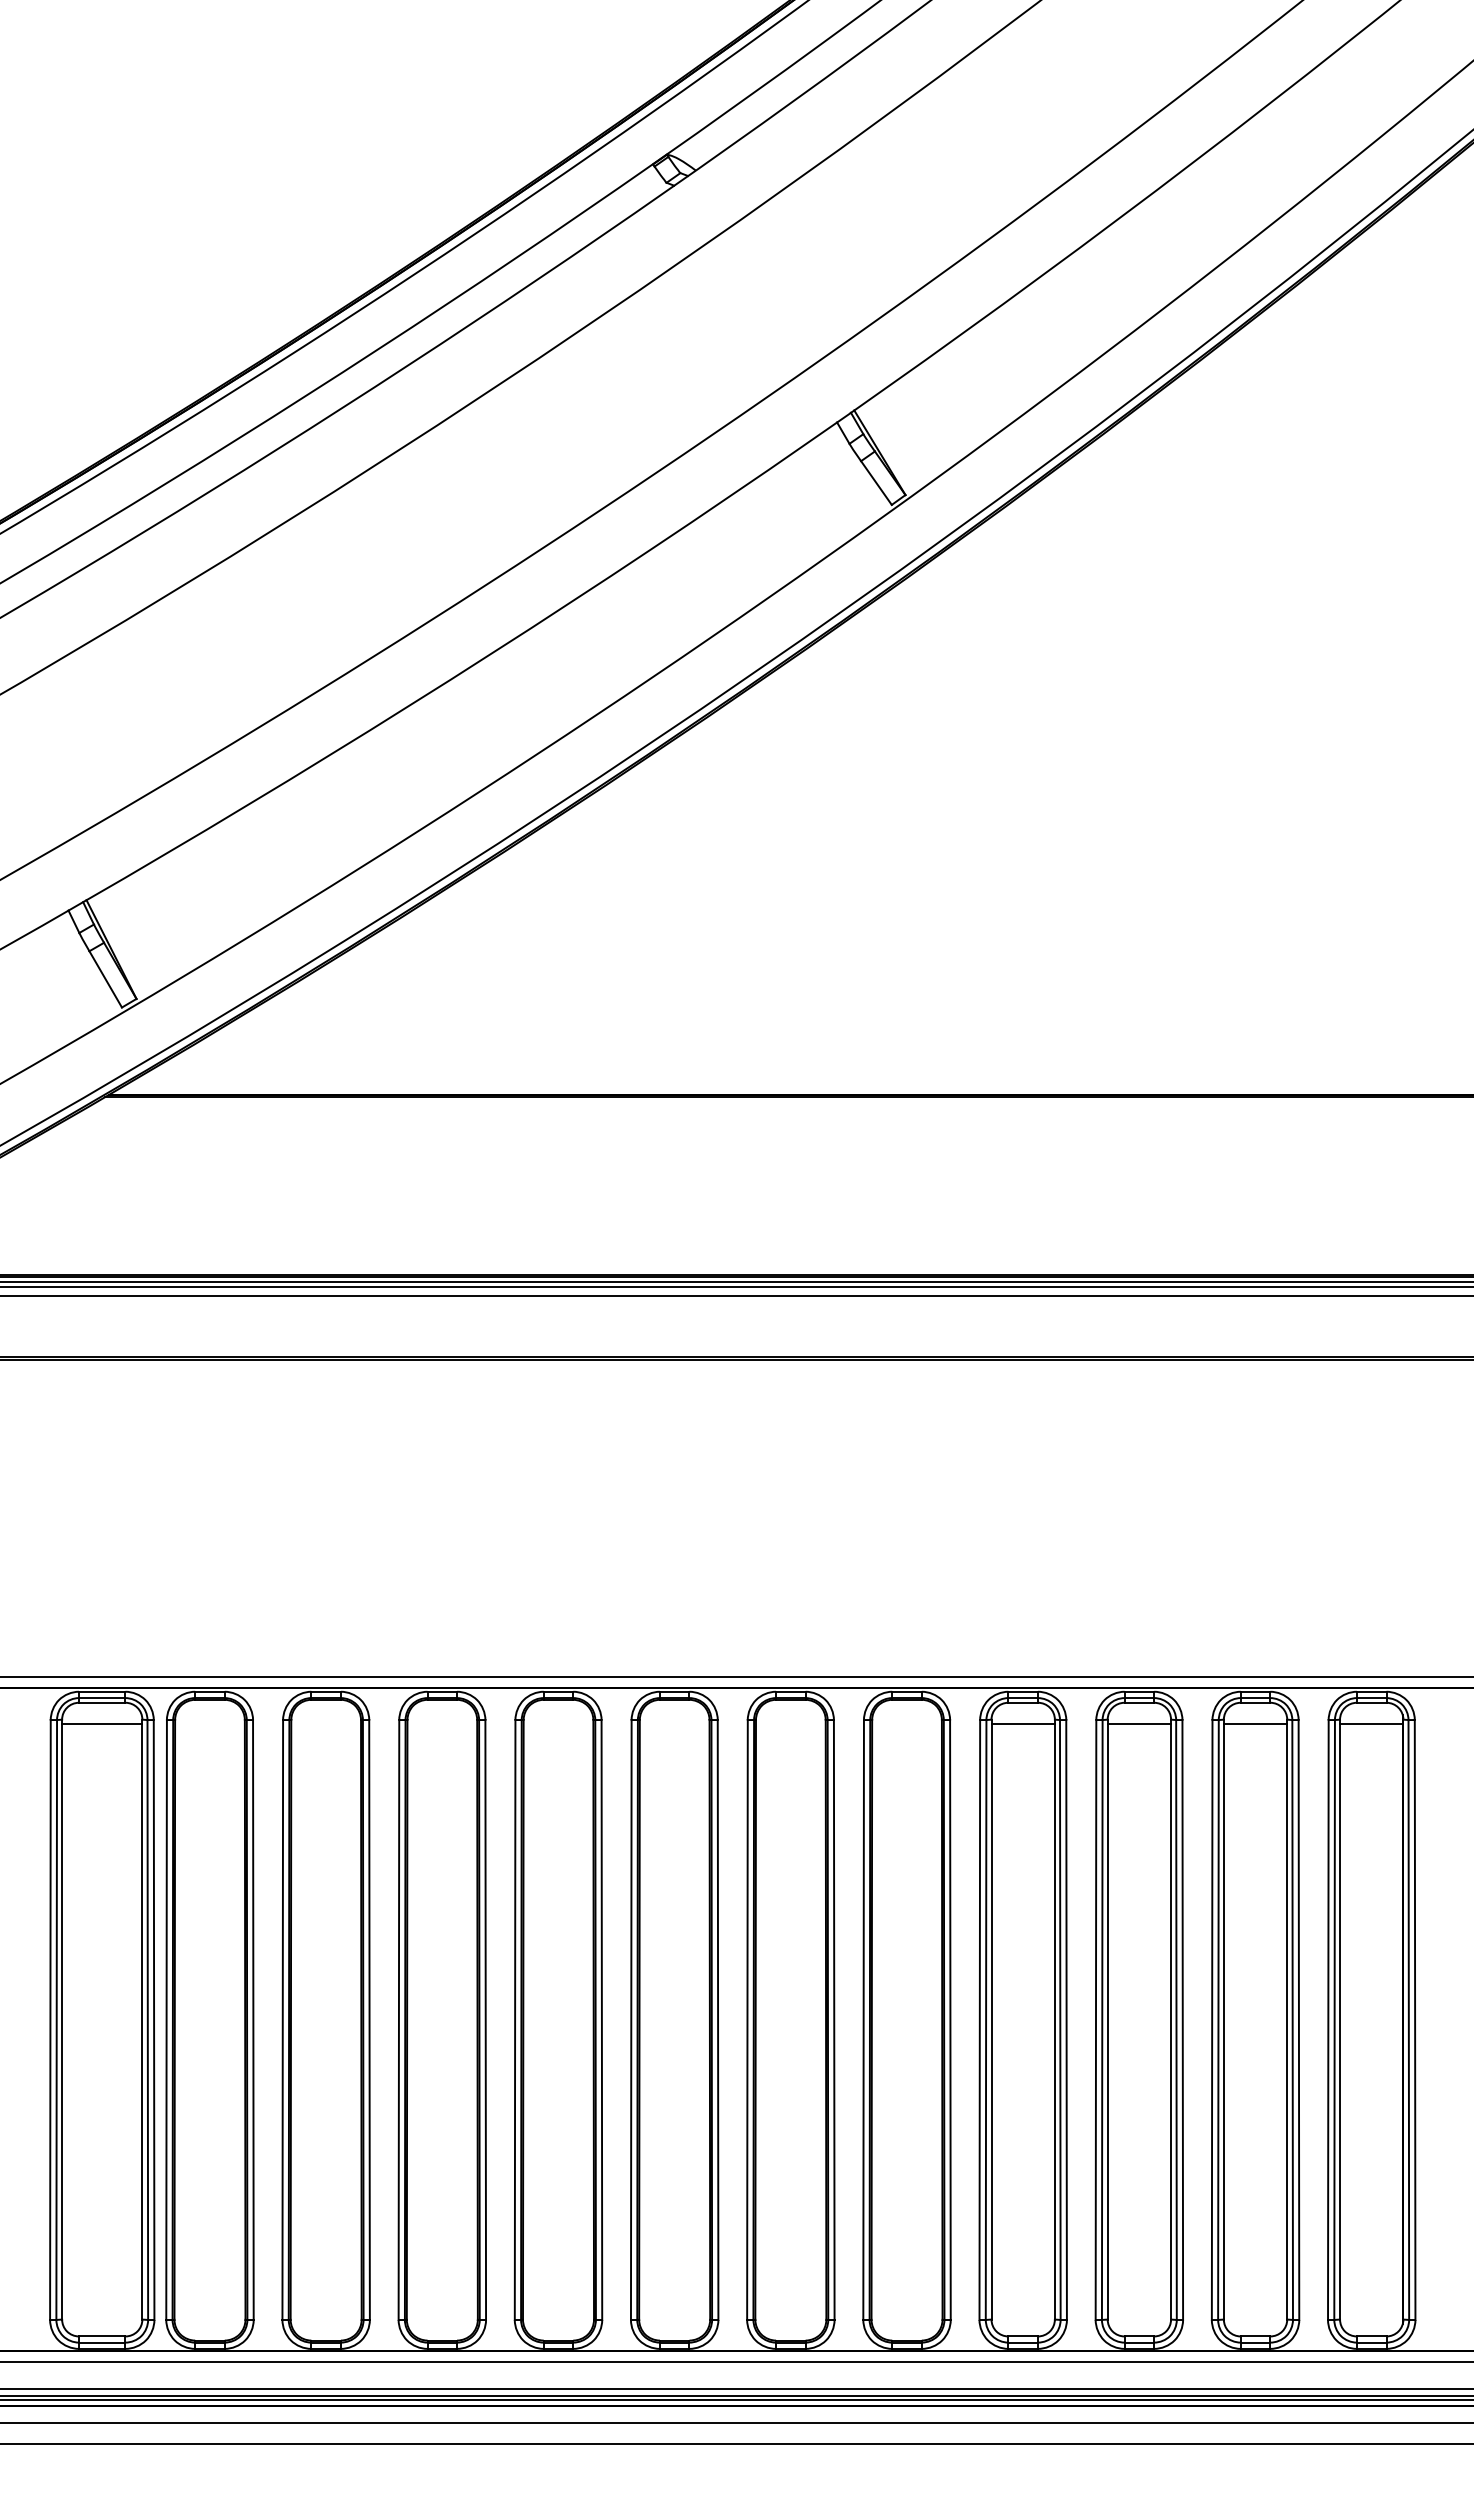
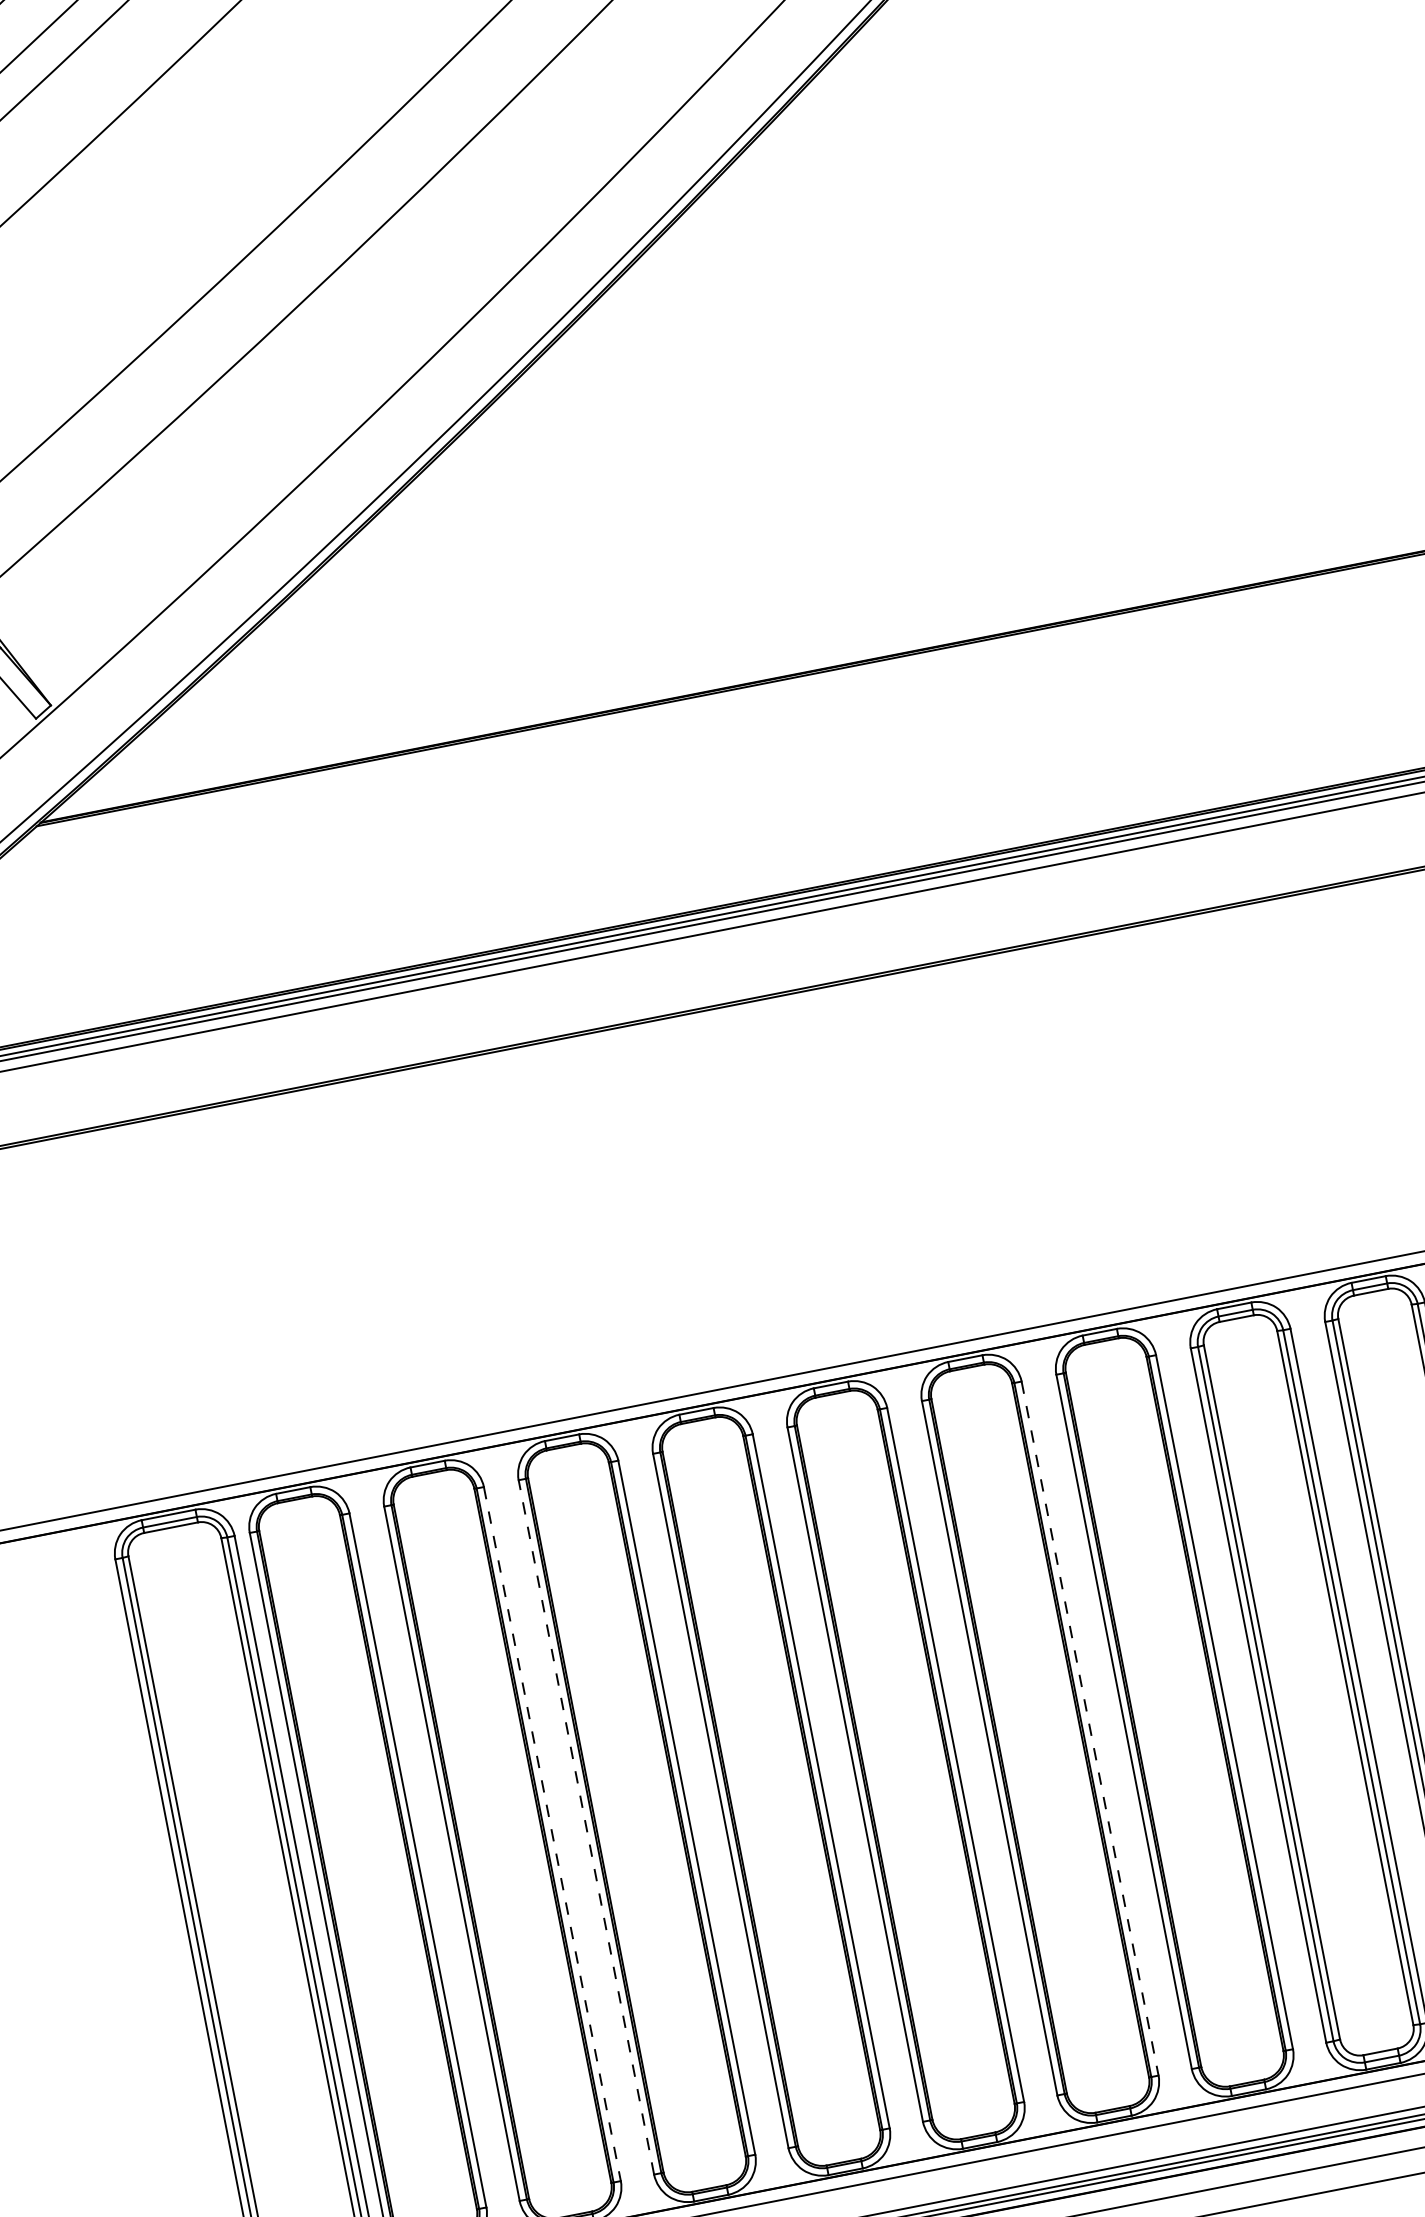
line: (102, 1723) -> (176, 1551), removed
line: (1022, 1723) -> (1240, 1342), removed
line: (1139, 1723) -> (1376, 1316), removed
line: (369, 2019) -> (552, 1833), solid -> dashed
line: (398, 2019) -> (585, 1826), solid -> dashed
line: (834, 2019) -> (1090, 1727), solid -> dashed

